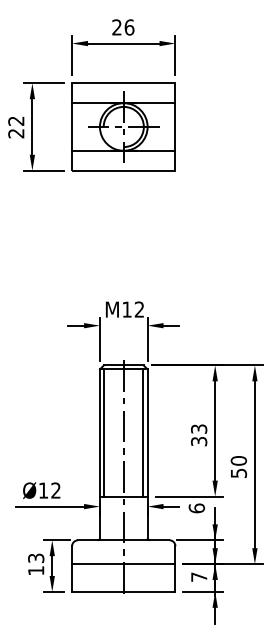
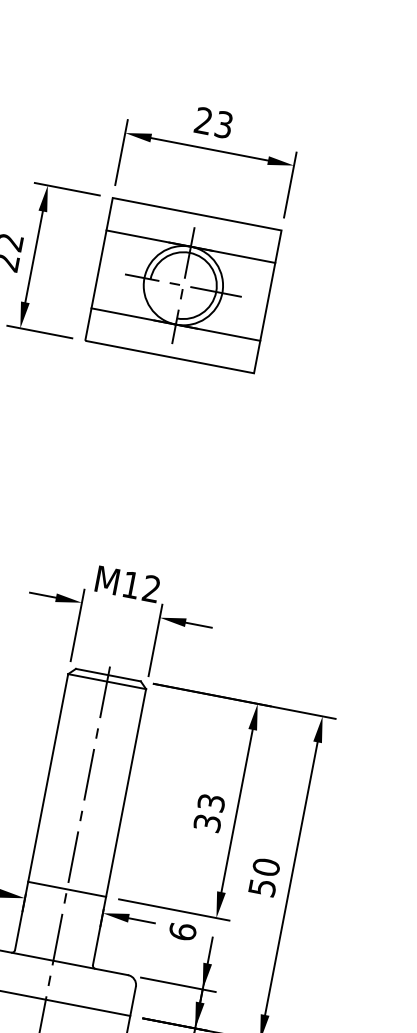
text: (129, 27) -> (224, 124), 26 -> 23
line: (104, 432) -> (55, 778), removed
line: (143, 432) -> (119, 790), removed

